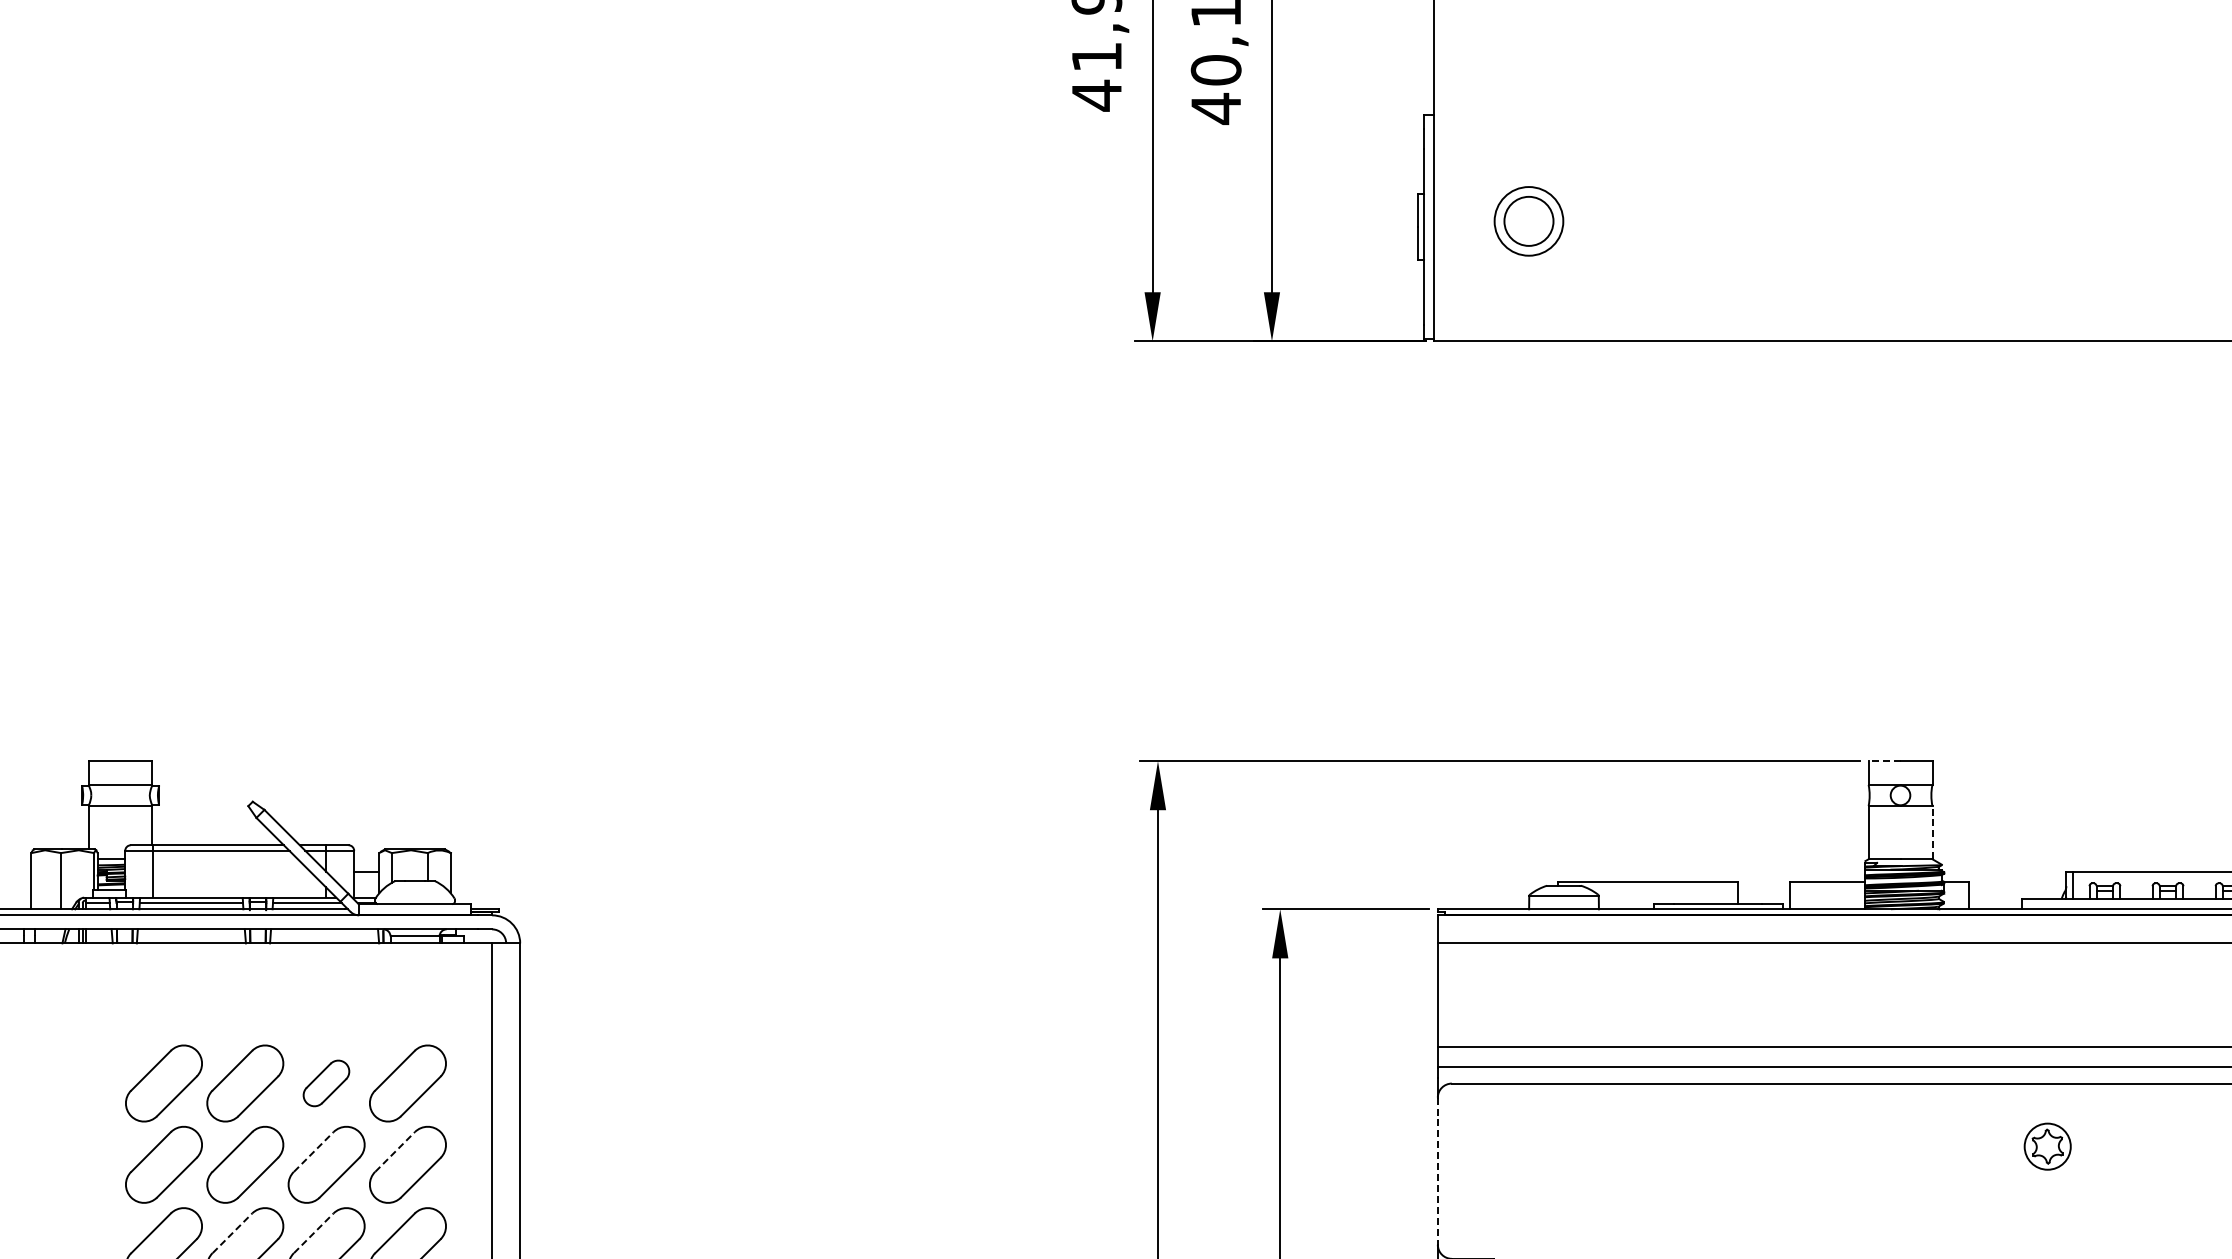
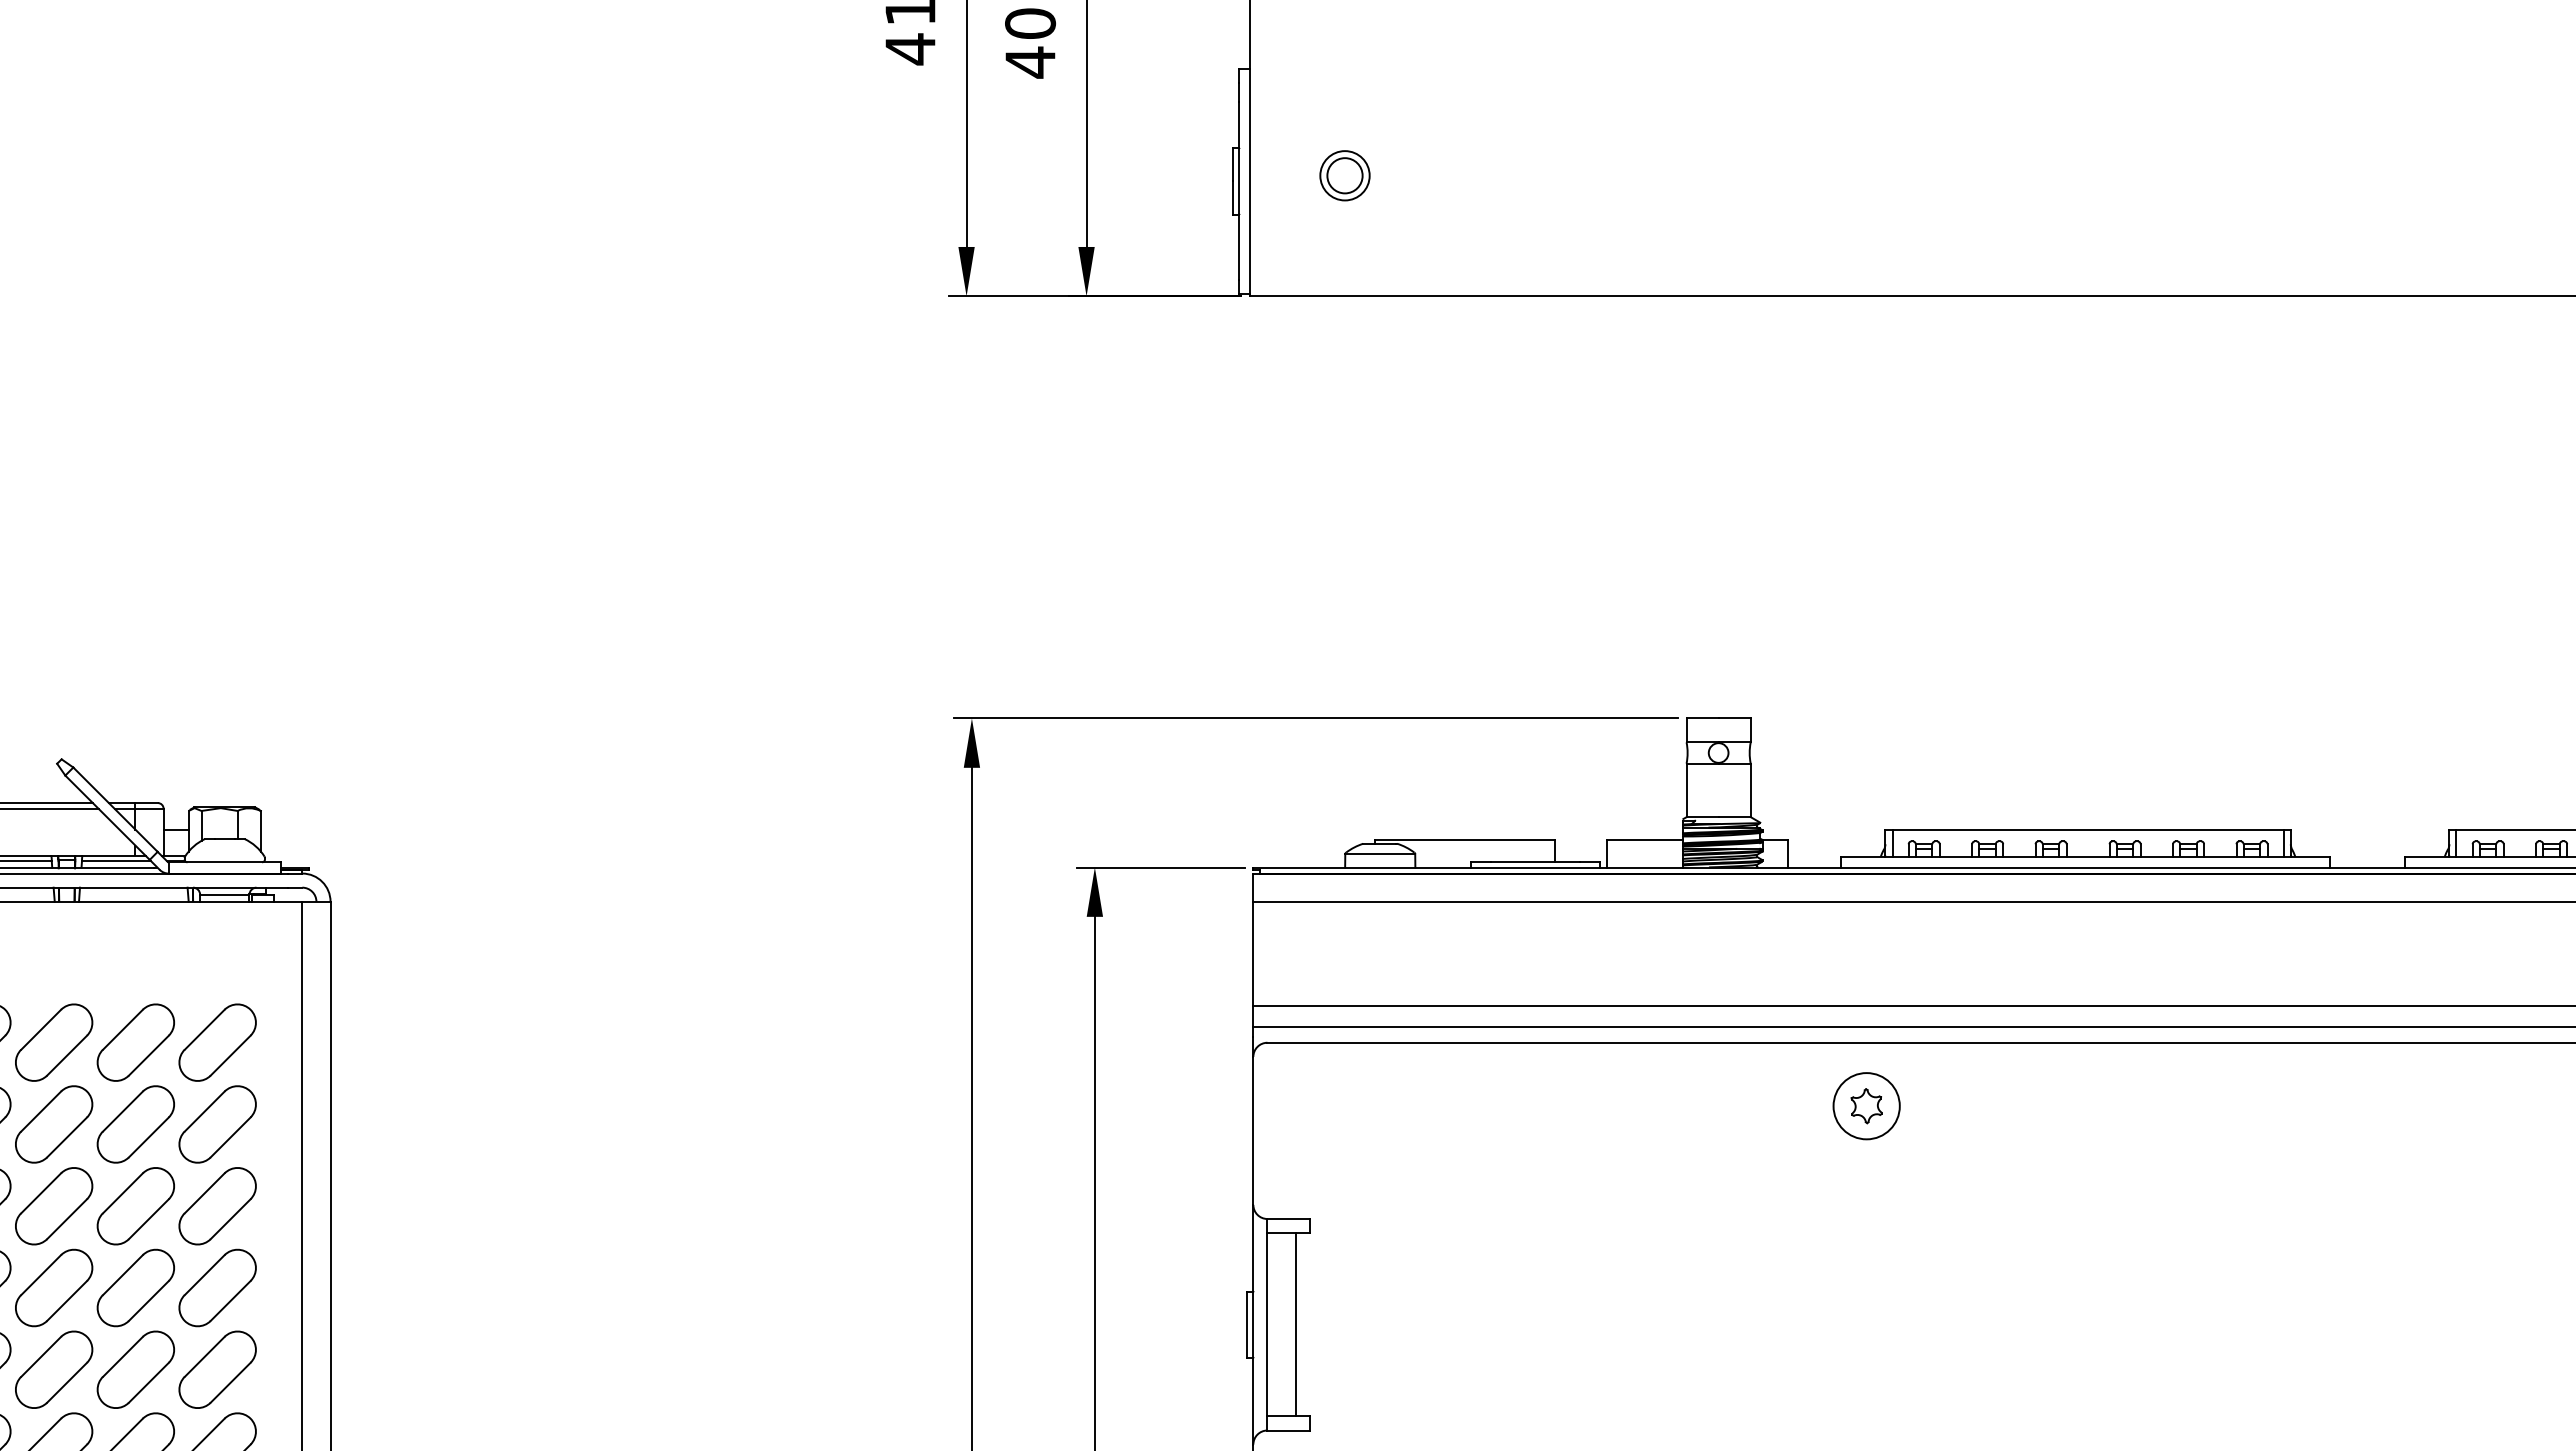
part: (1528, 221) -> (1344, 175), size x0.71
line: (1884, 761) -> (1702, 718), dashed -> solid
line: (1932, 832) -> (1750, 790), dashed -> solid
part: (326, 1083) -> (135, 1042), size x1.67
circle: (2047, 1146) -> (1866, 1106), size x1.43
line: (314, 1151) -> (123, 1111), dashed -> solid
line: (395, 1151) -> (205, 1111), dashed -> solid
line: (1437, 1171) -> (1253, 1131), dashed -> solid
line: (232, 1232) -> (41, 1192), dashed -> solid
line: (314, 1232) -> (123, 1192), dashed -> solid

